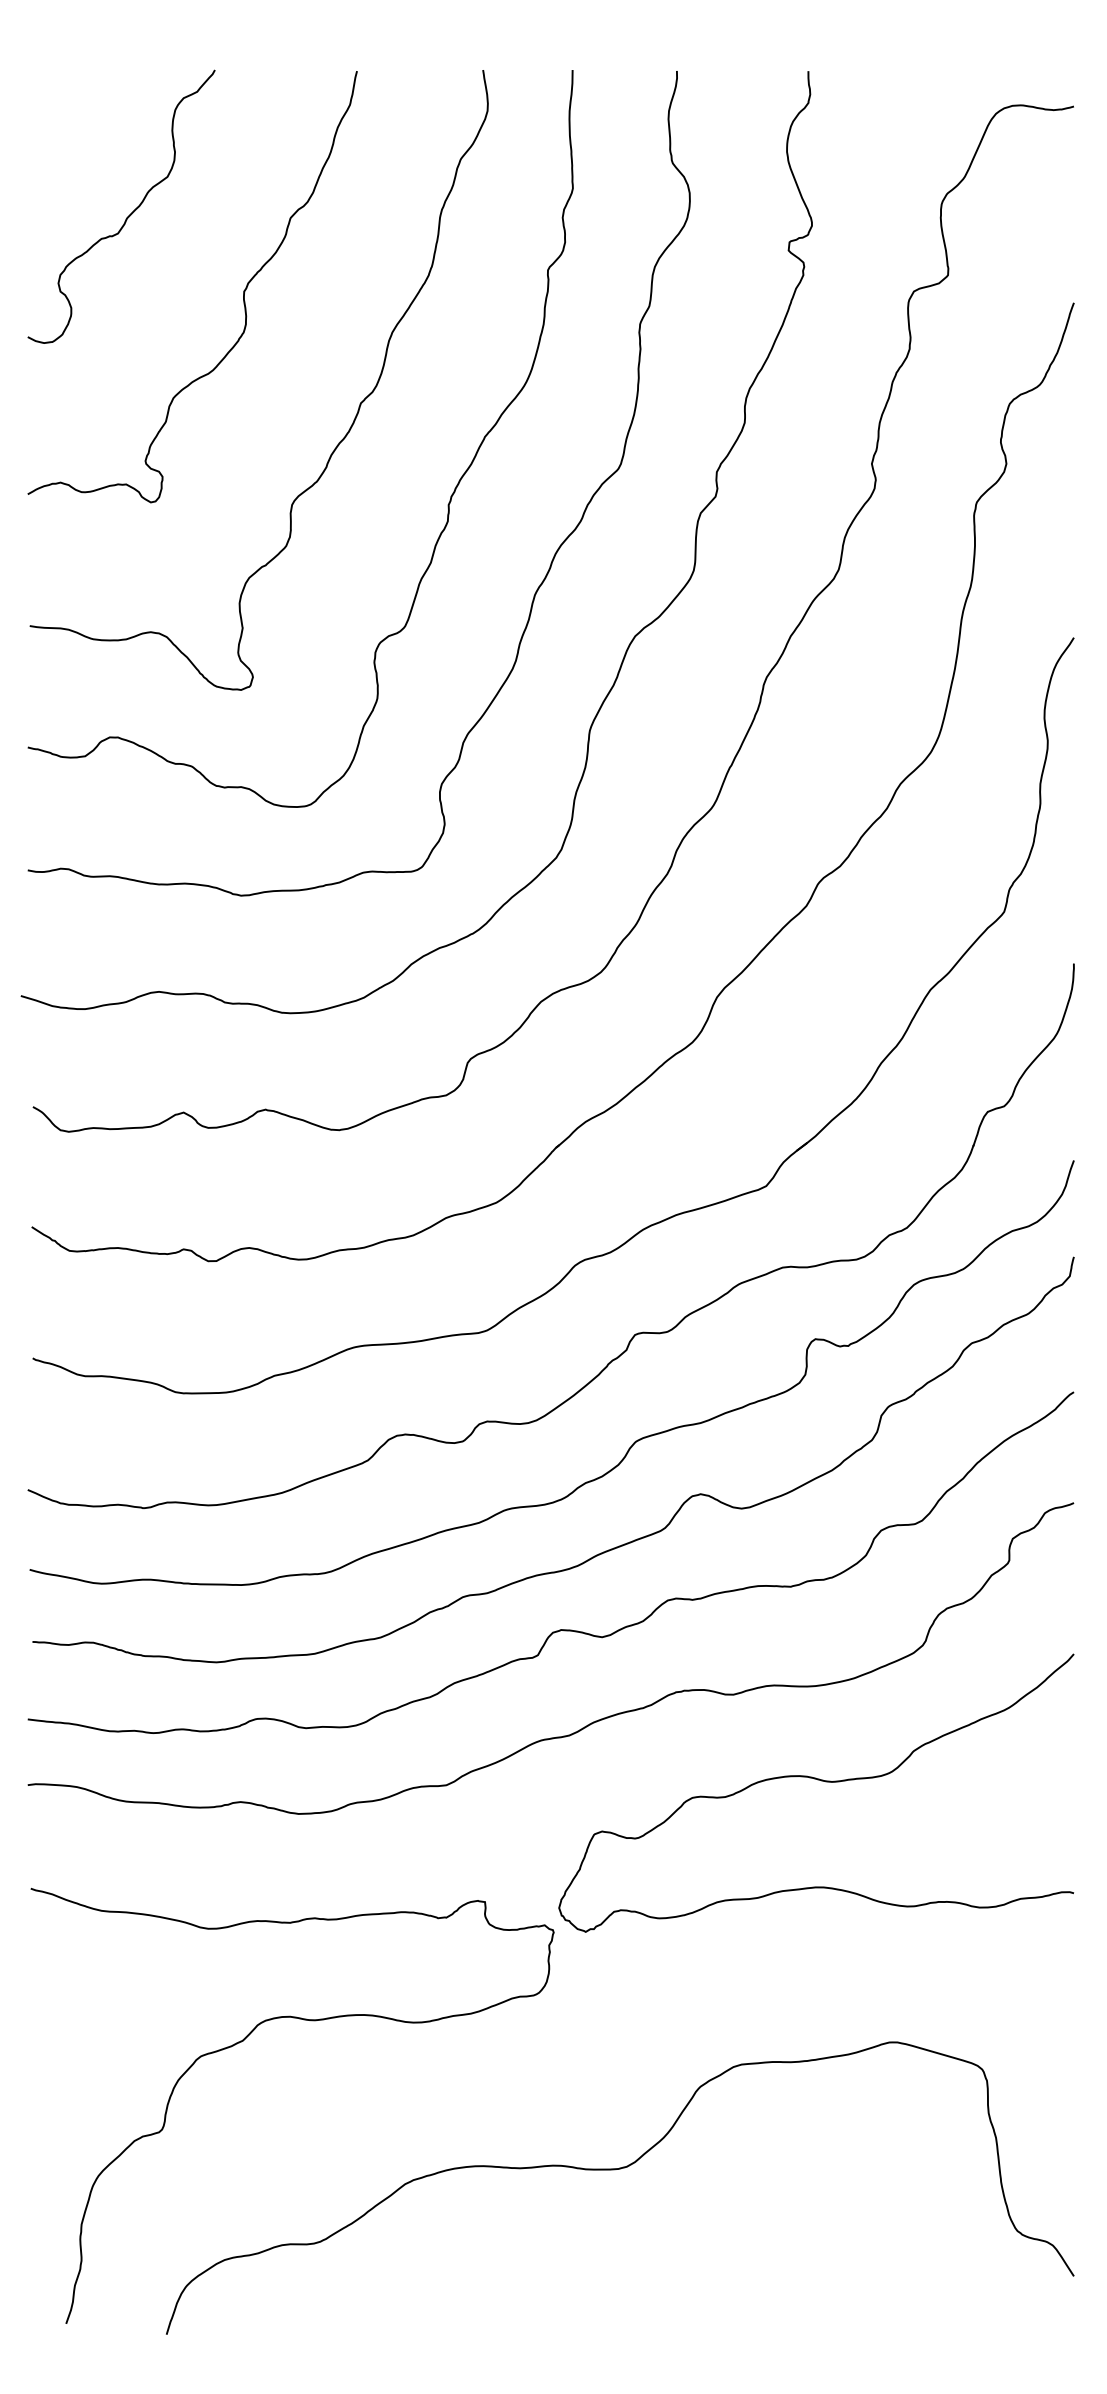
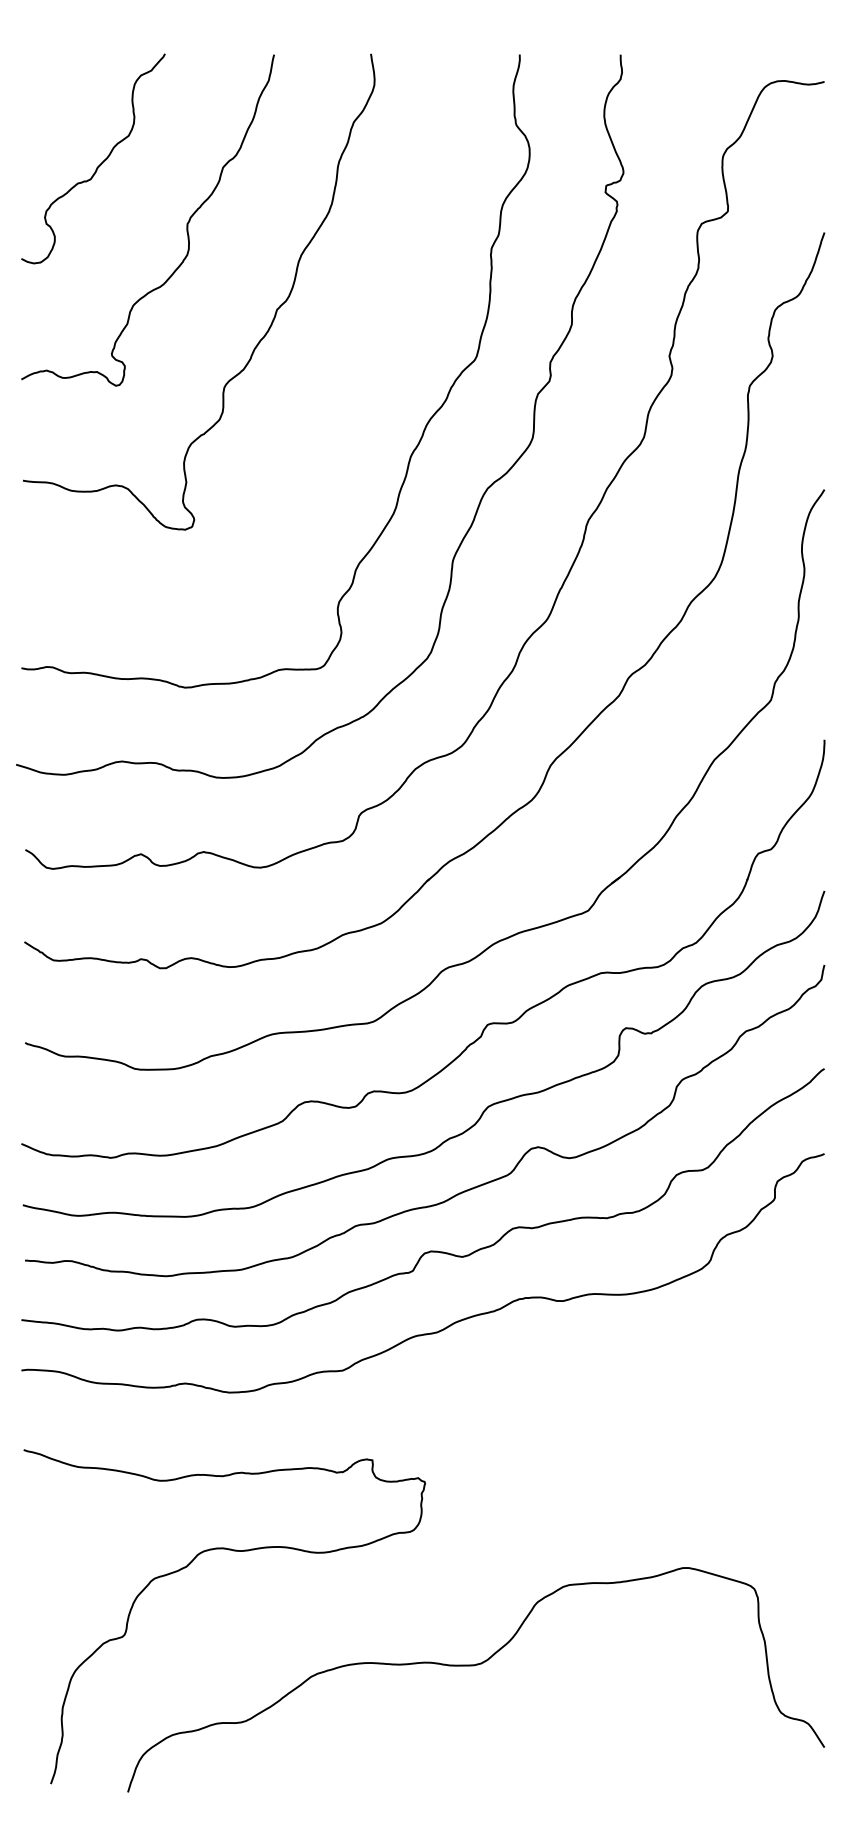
curve: (449, 496) -> (345, 381), removed
curve: (818, 1781) -> (628, 1367), removed

